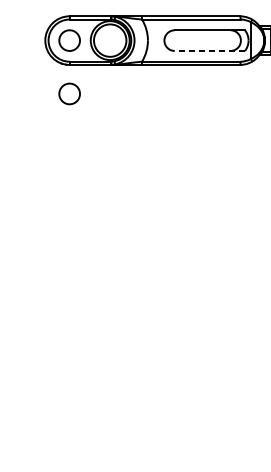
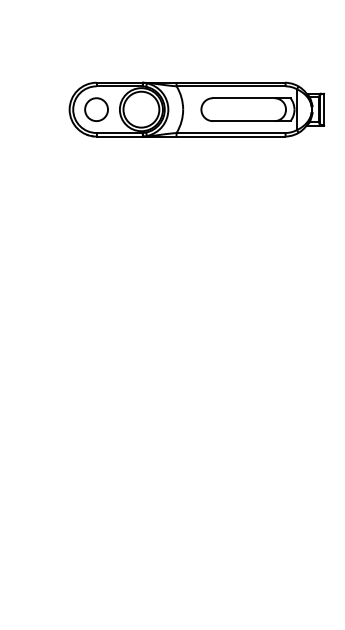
line: (209, 51) -> (251, 121), dashed -> solid
circle: (69, 93) -> (96, 168), removed

